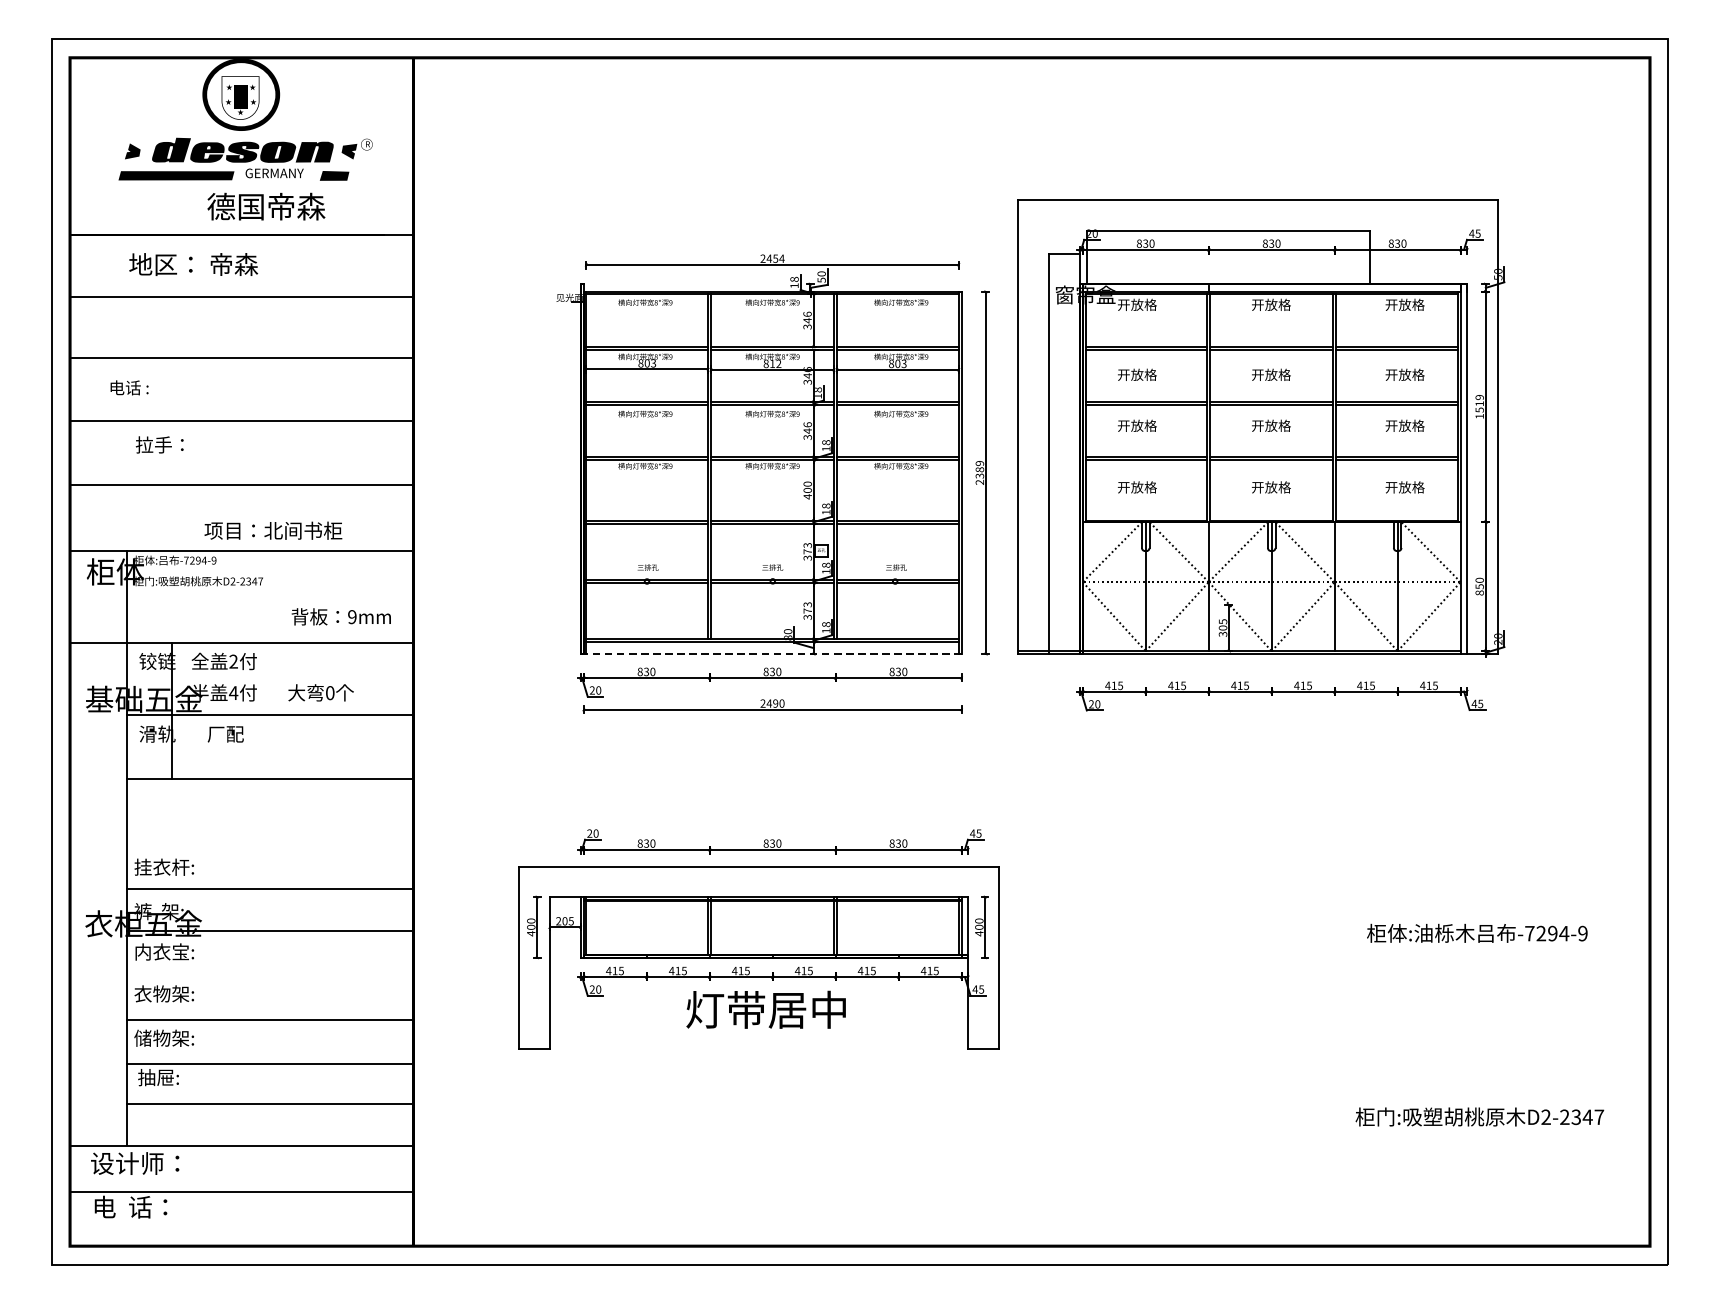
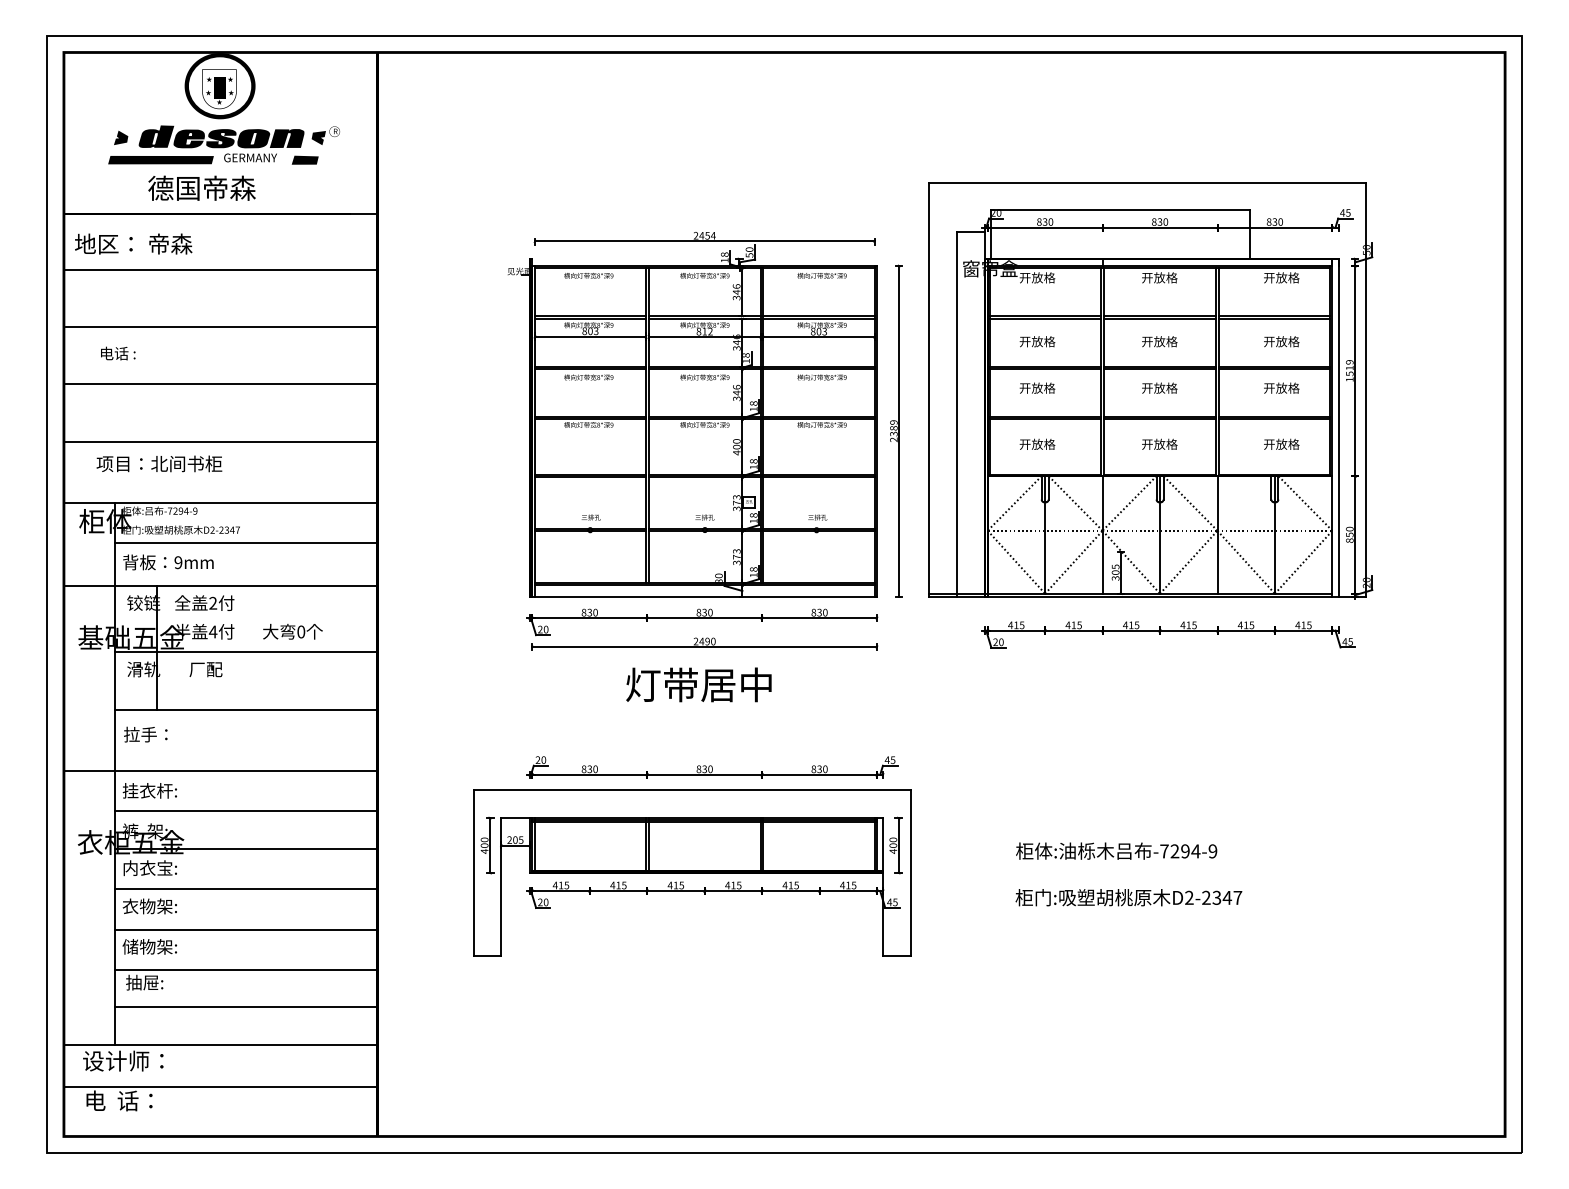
text: (265, 205) -> (201, 187), moved
text: (193, 263) -> (133, 243), moved
text: (159, 444) -> (145, 734), moved
text: (273, 530) -> (159, 463), moved
line: (270, 594) -> (246, 542), added
text: (341, 616) -> (168, 562), moved
line: (771, 654) -> (703, 596), dashed -> solid
line: (241, 846) -> (220, 771), added
text: (1477, 932) -> (1116, 850), moved
line: (270, 974) -> (246, 888), added
text: (765, 1009) -> (698, 684), moved
text: (1479, 1116) -> (1128, 897), moved

